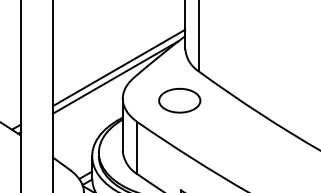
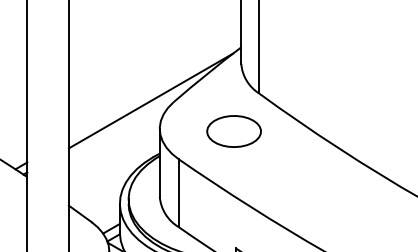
line: (119, 67) -> (155, 88), removed

